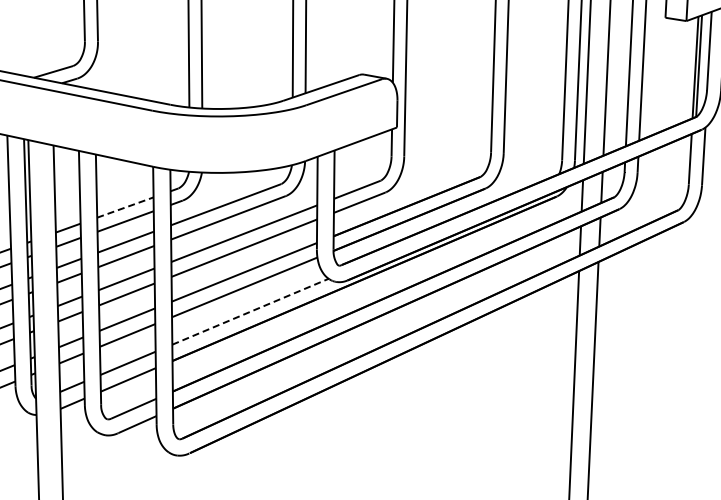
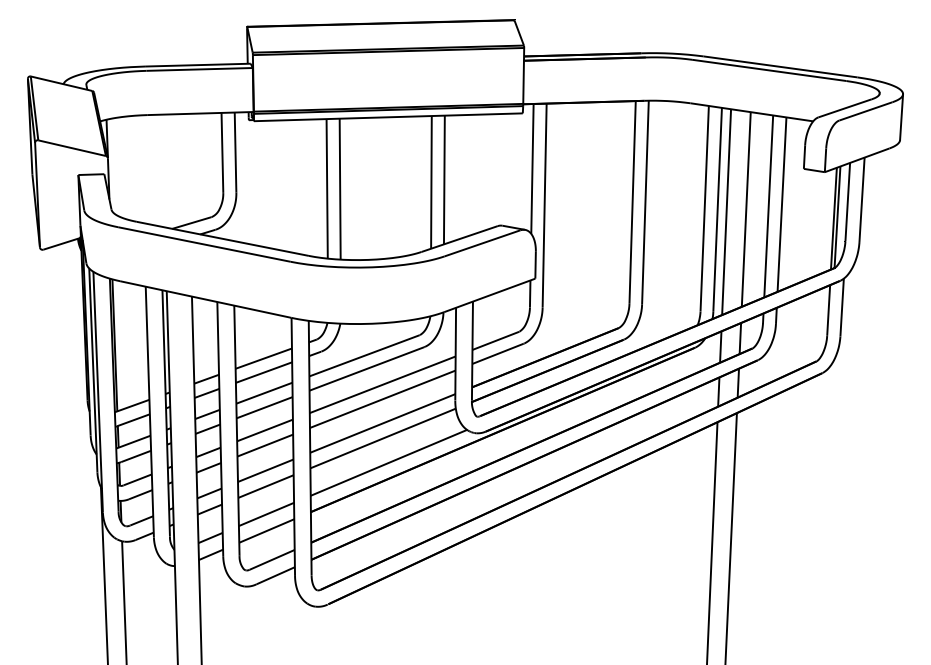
line: (125, 207) -> (263, 358), dashed -> solid
line: (251, 311) -> (389, 462), dashed -> solid

